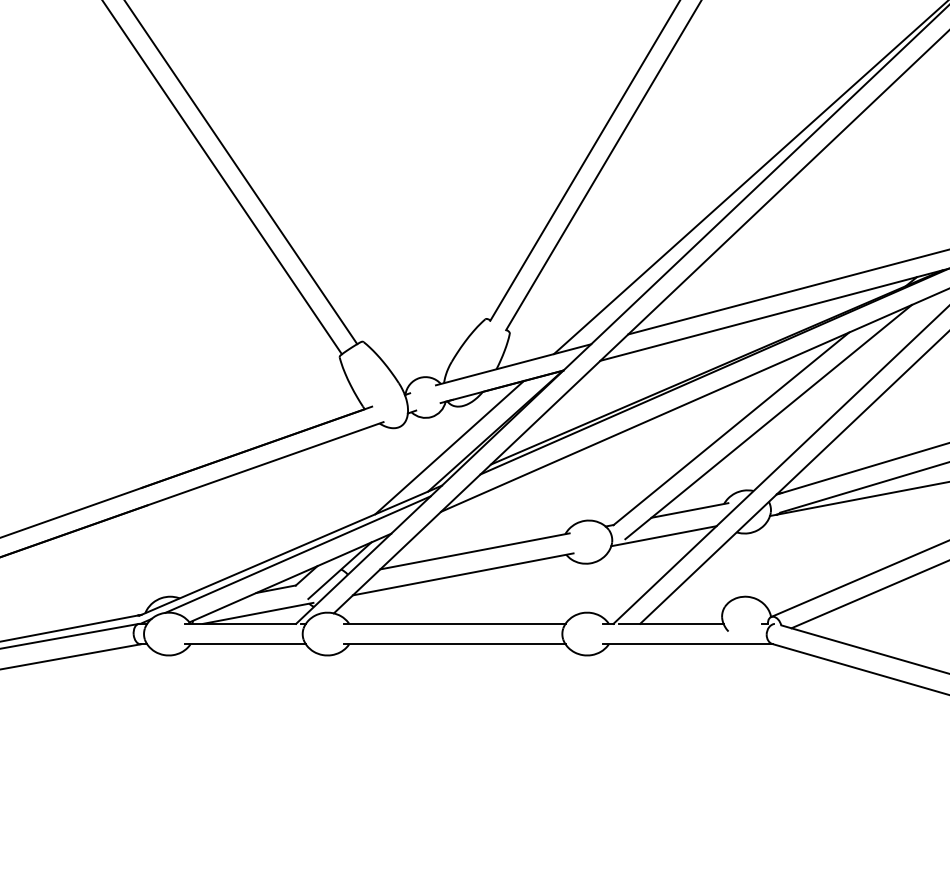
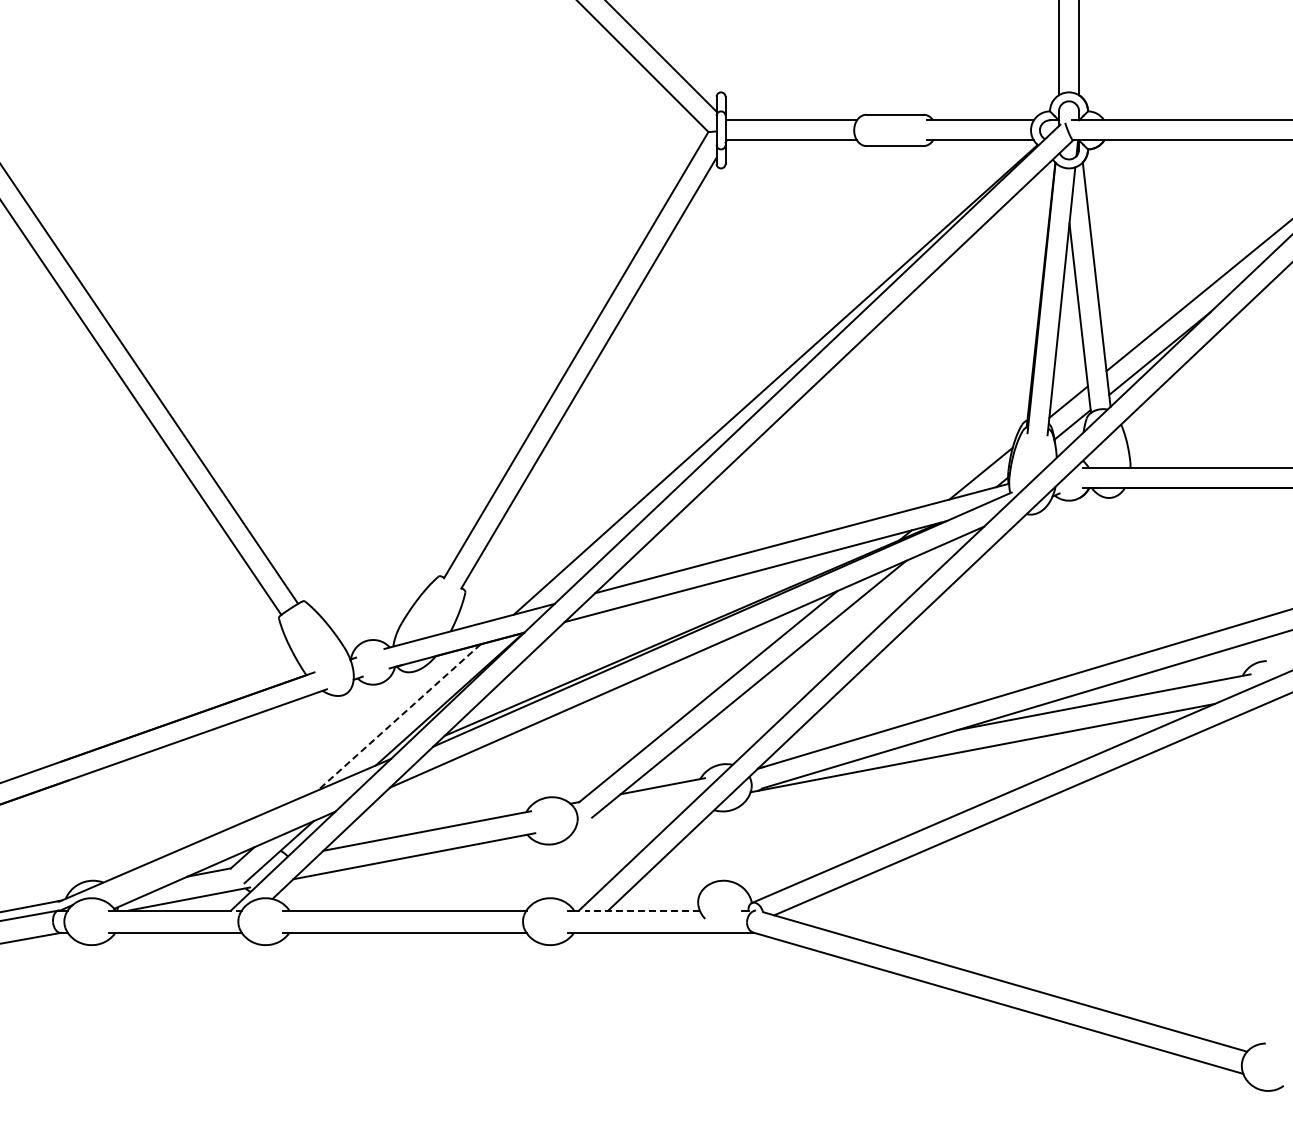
line: (449, 447) -> (399, 717), solid -> dashed
line: (664, 536) -> (634, 814), removed
line: (297, 554) -> (232, 834), removed
line: (671, 623) -> (642, 910), solid -> dashed

